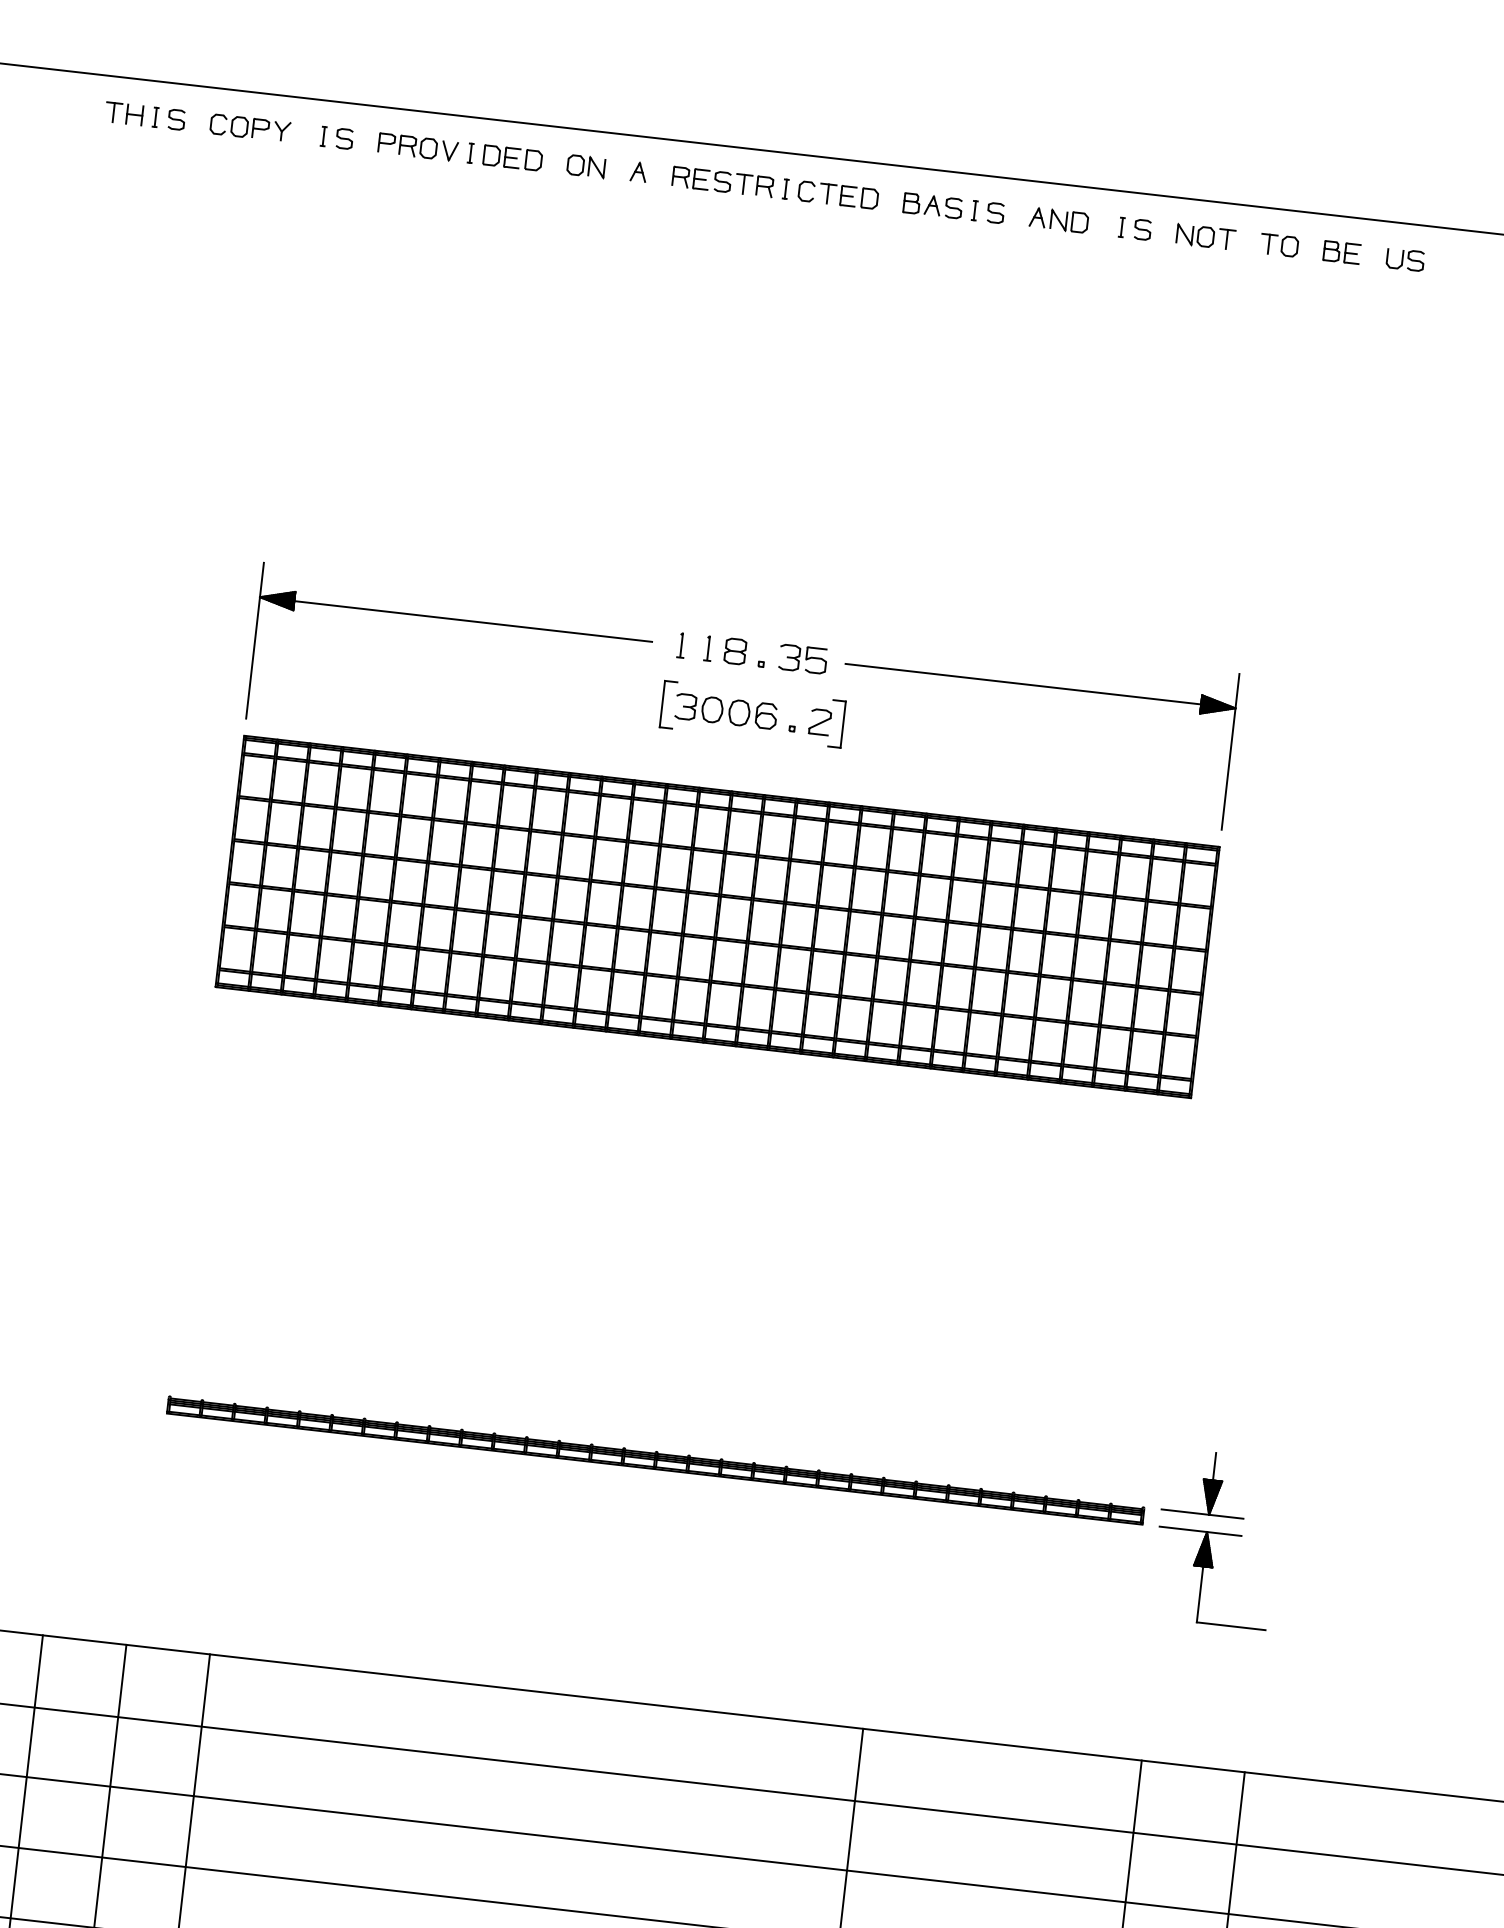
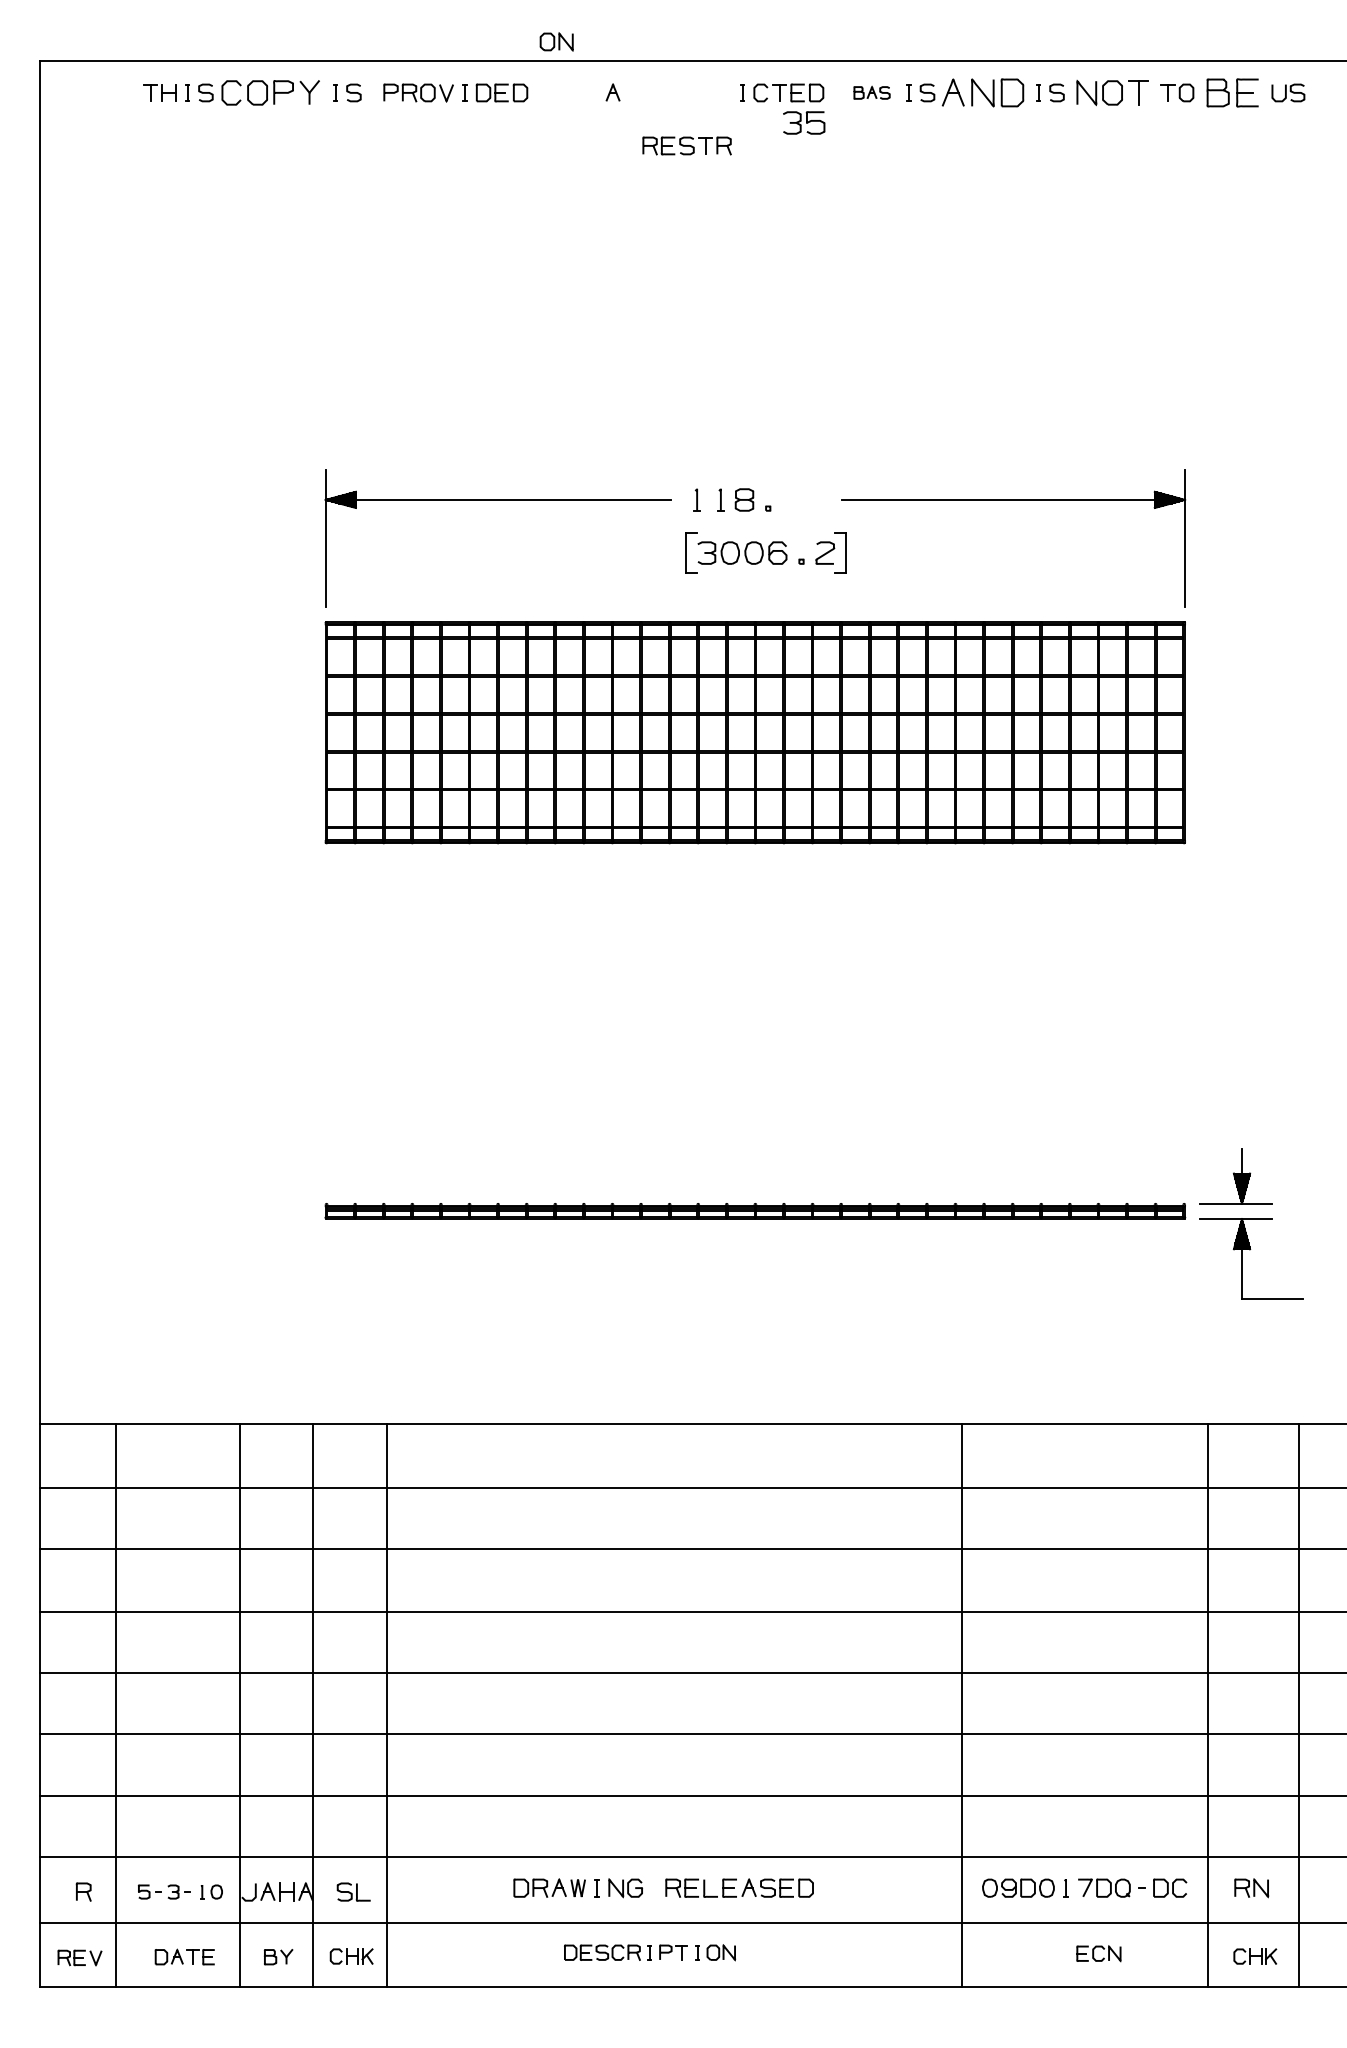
part: (250, 127) -> (270, 92), size x1.4
part: (586, 165) -> (556, 41), moved
part: (722, 181) -> (686, 145), moved
part: (932, 205) -> (871, 92), size x0.7
part: (1059, 219) -> (983, 92), size x1.6
part: (1205, 236) -> (1112, 92), size x1.4
part: (1342, 252) -> (1232, 92), size x1.6
part: (803, 658) -> (804, 122), moved

